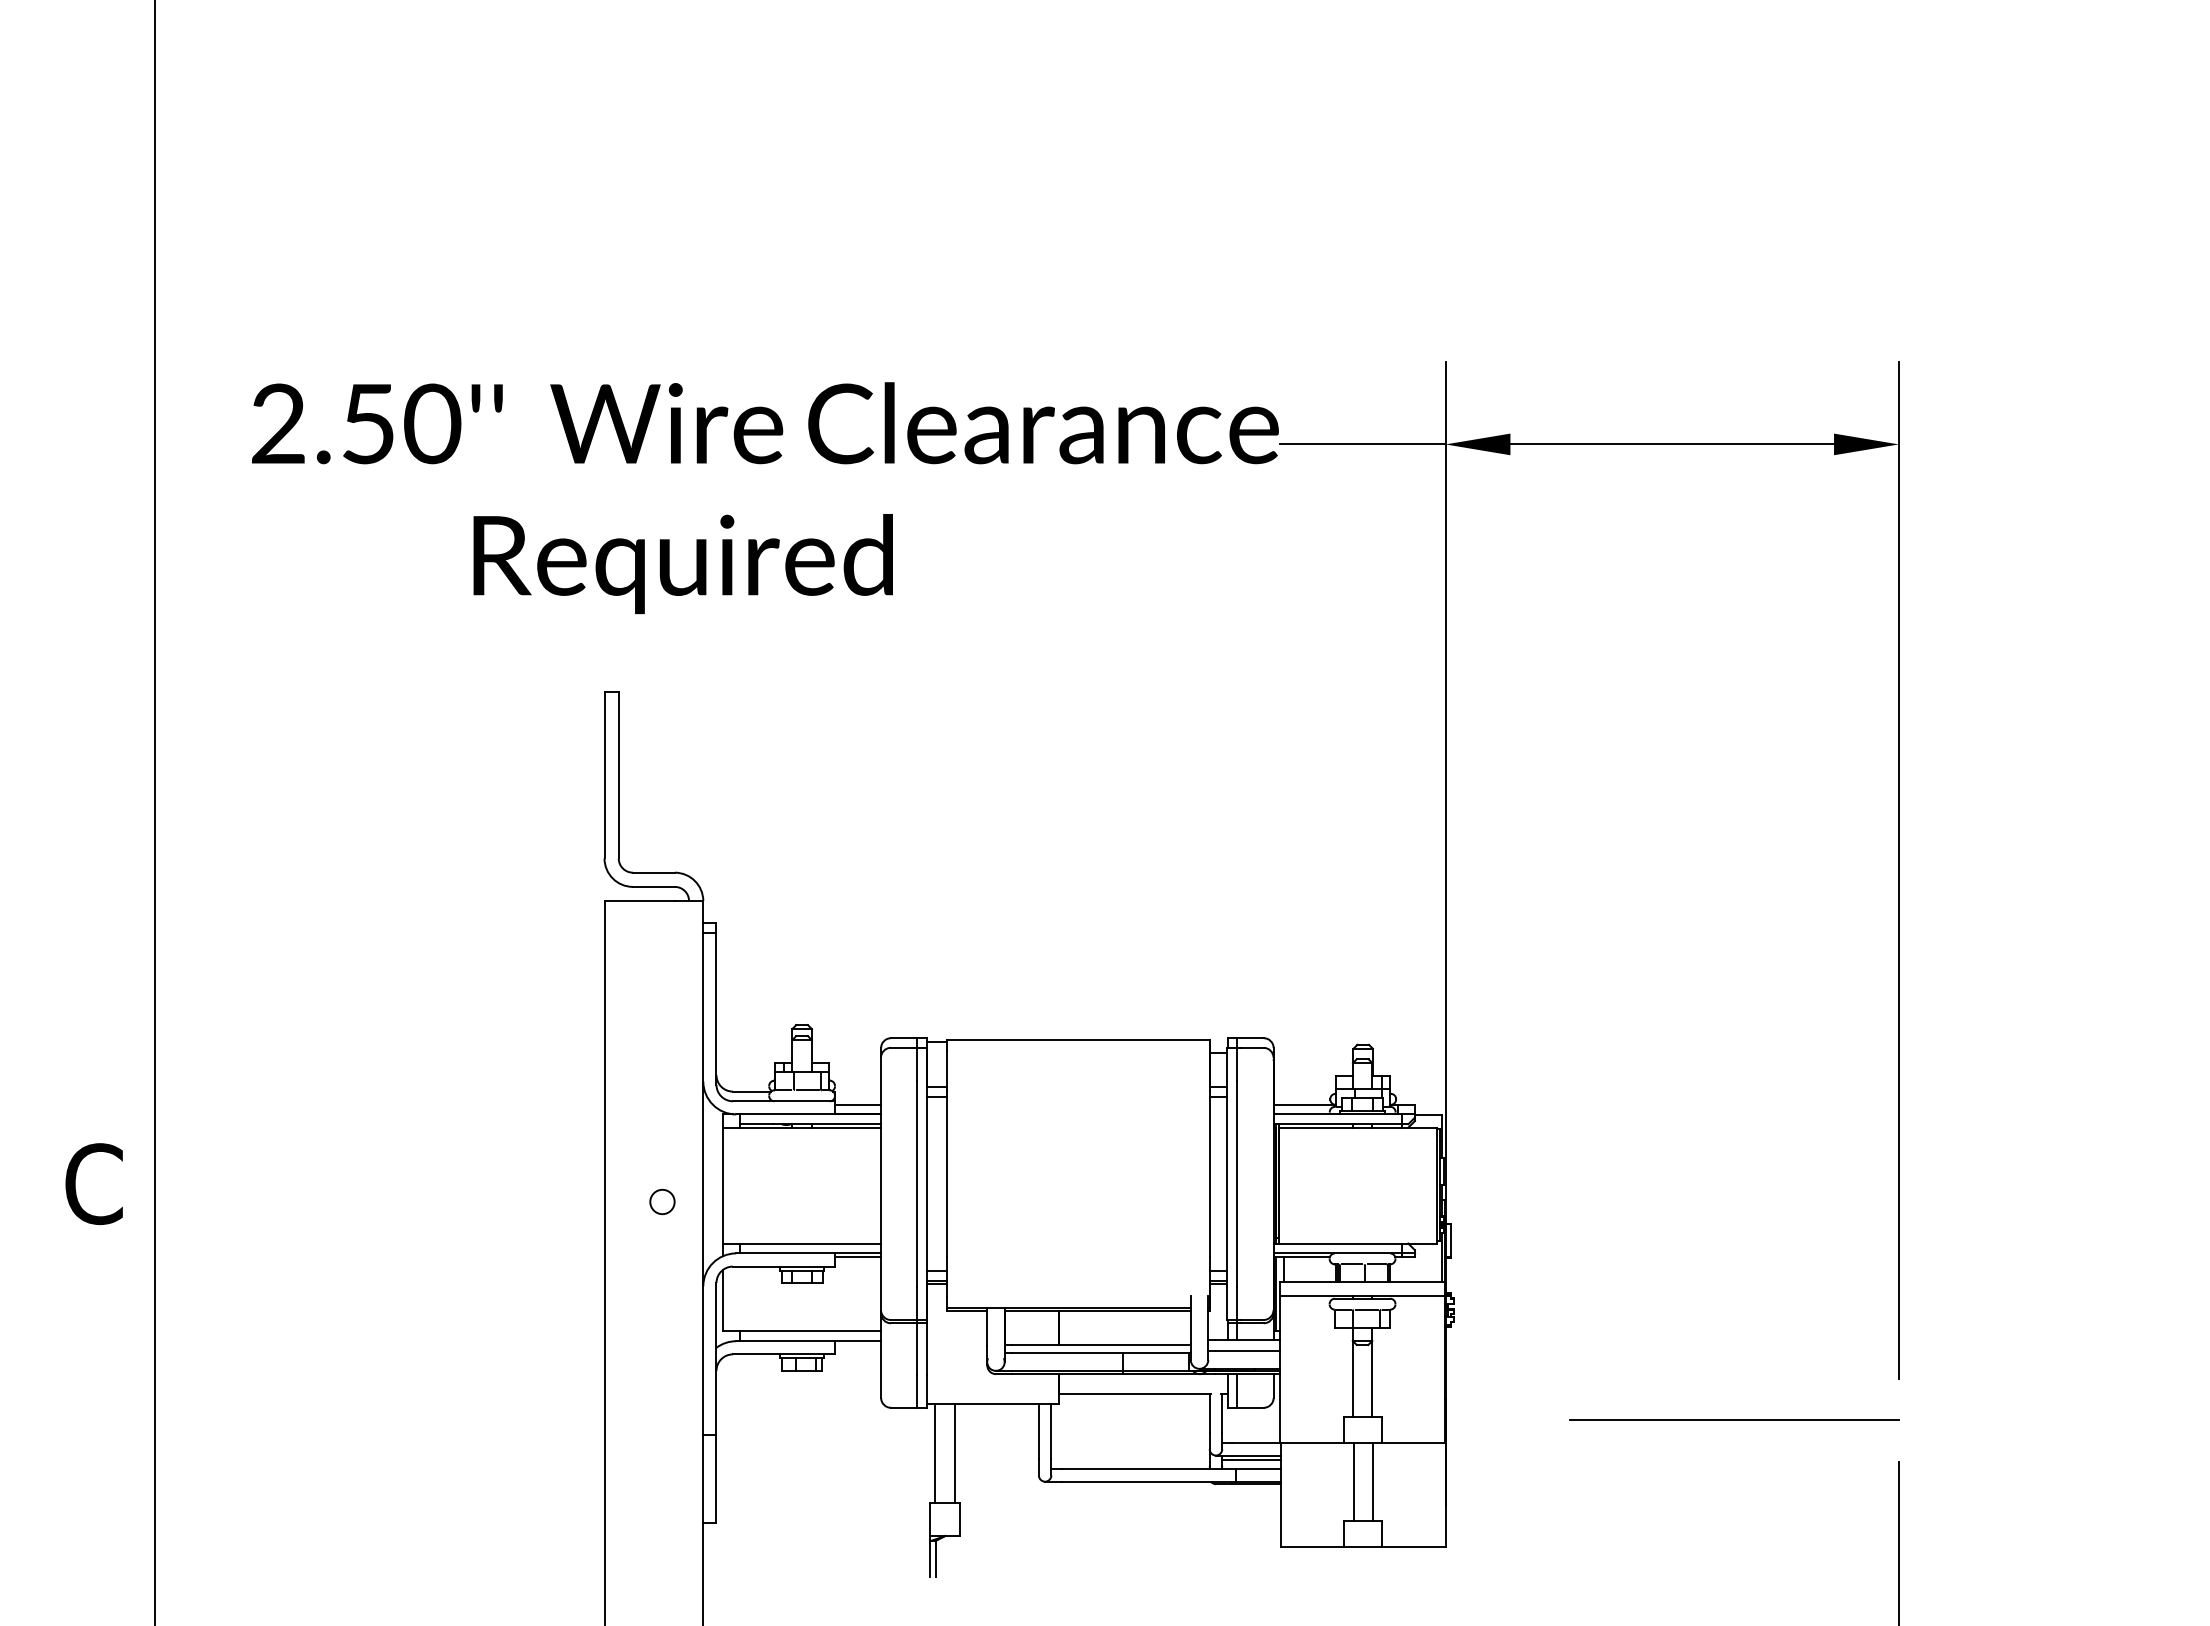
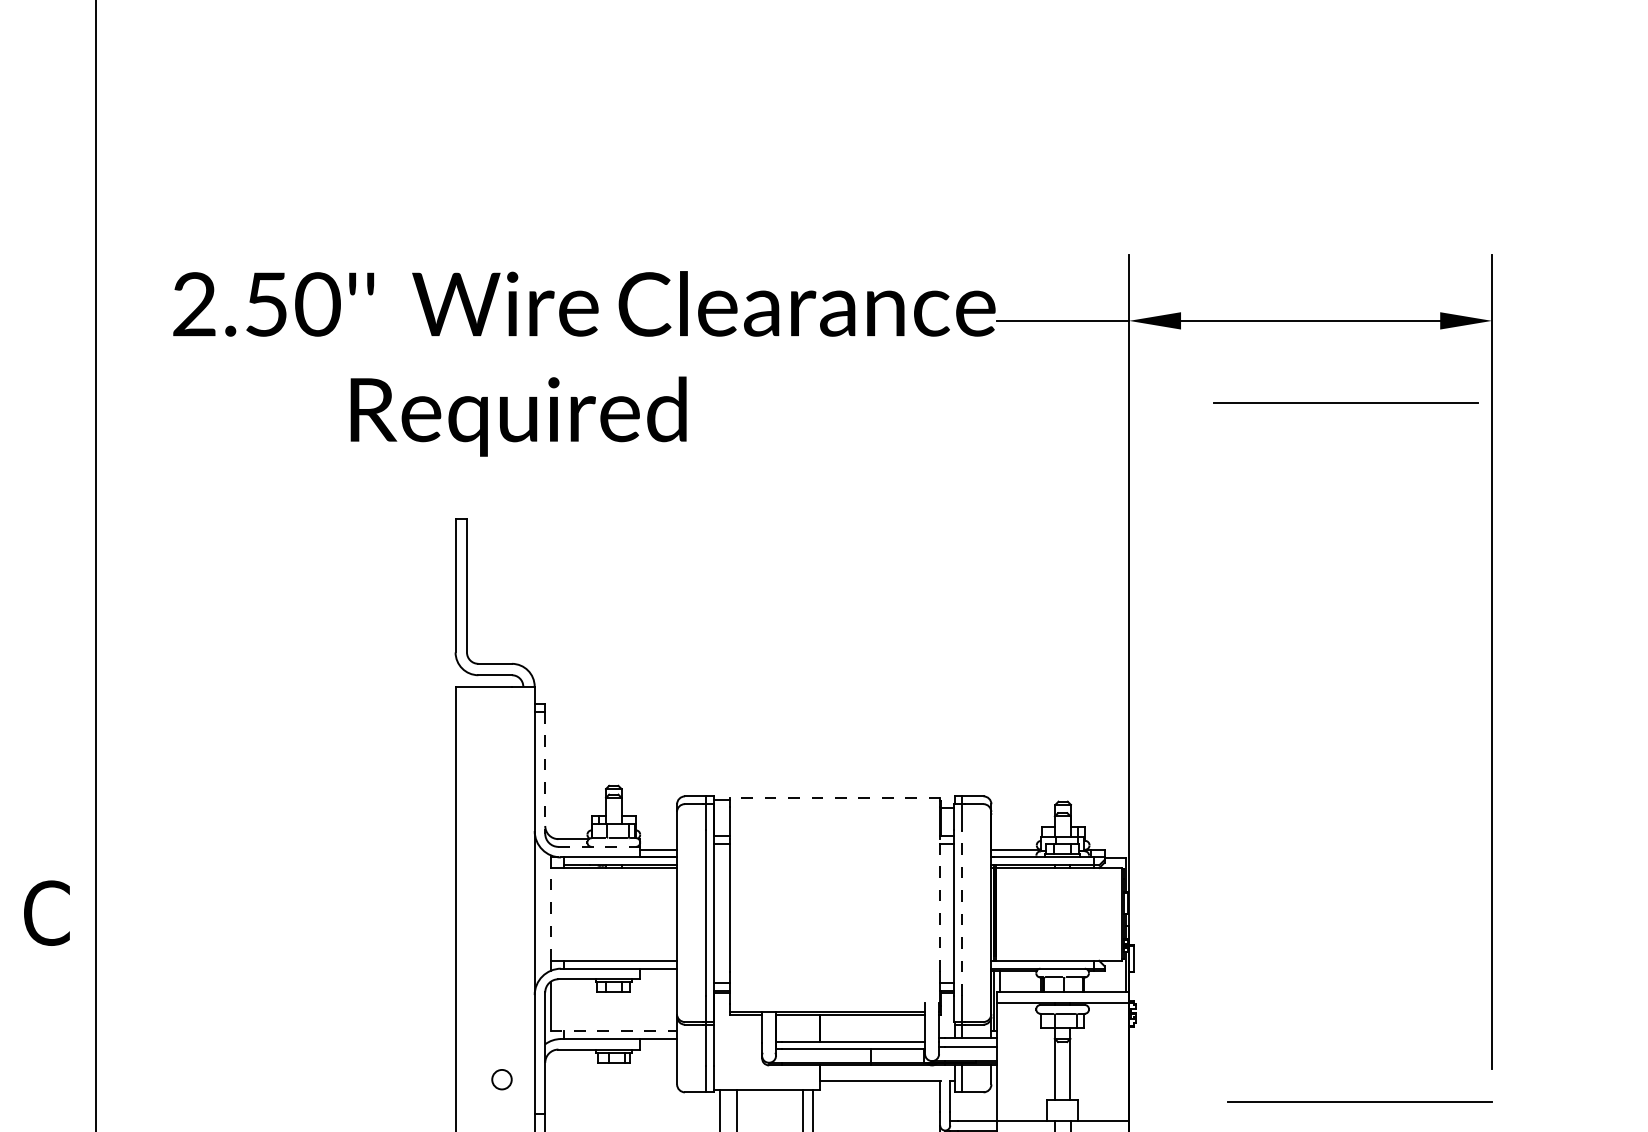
line: (1716, 546) -> (1346, 402), added
line: (716, 1009) -> (545, 773), solid -> dashed
line: (1078, 1040) -> (835, 798), solid -> dashed
line: (784, 1101) -> (599, 847), solid -> dashed
line: (1210, 1173) -> (940, 904), solid -> dashed
line: (1237, 1183) -> (962, 912), solid -> dashed
line: (723, 1185) -> (550, 914), solid -> dashed
circle: (662, 1201) -> (502, 1079), moved
line: (858, 1256) -> (658, 971), removed
line: (802, 1331) -> (614, 1031), solid -> dashed

